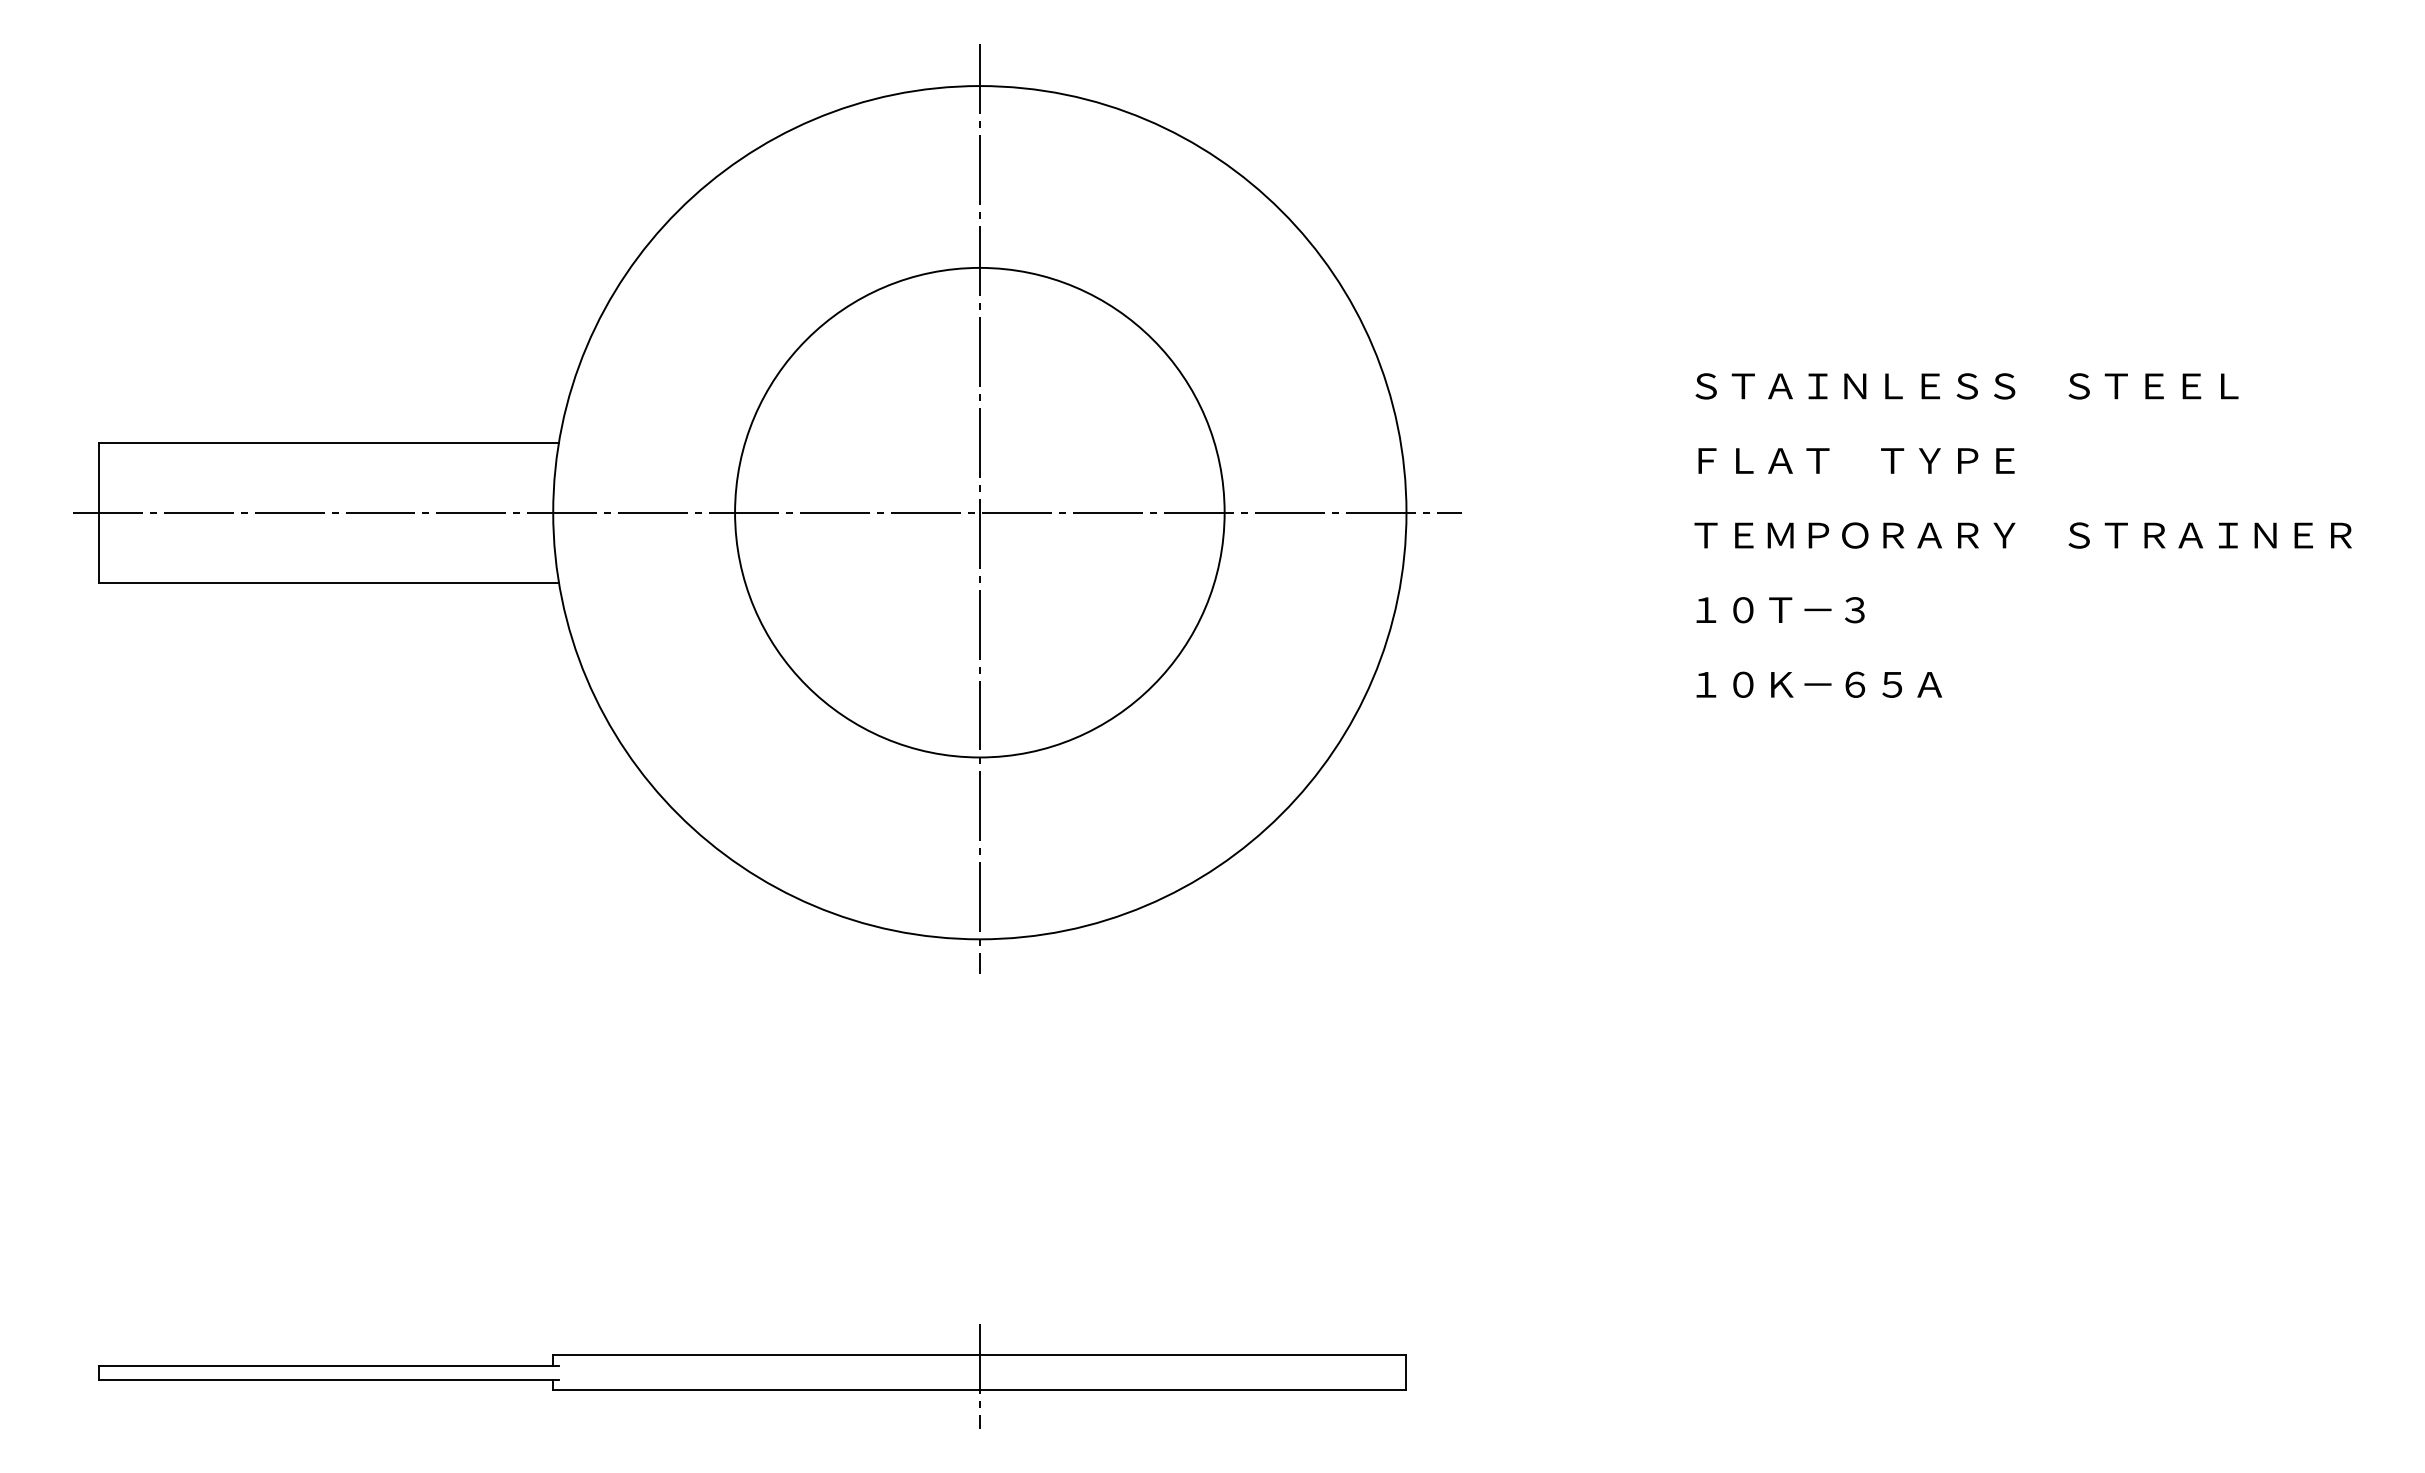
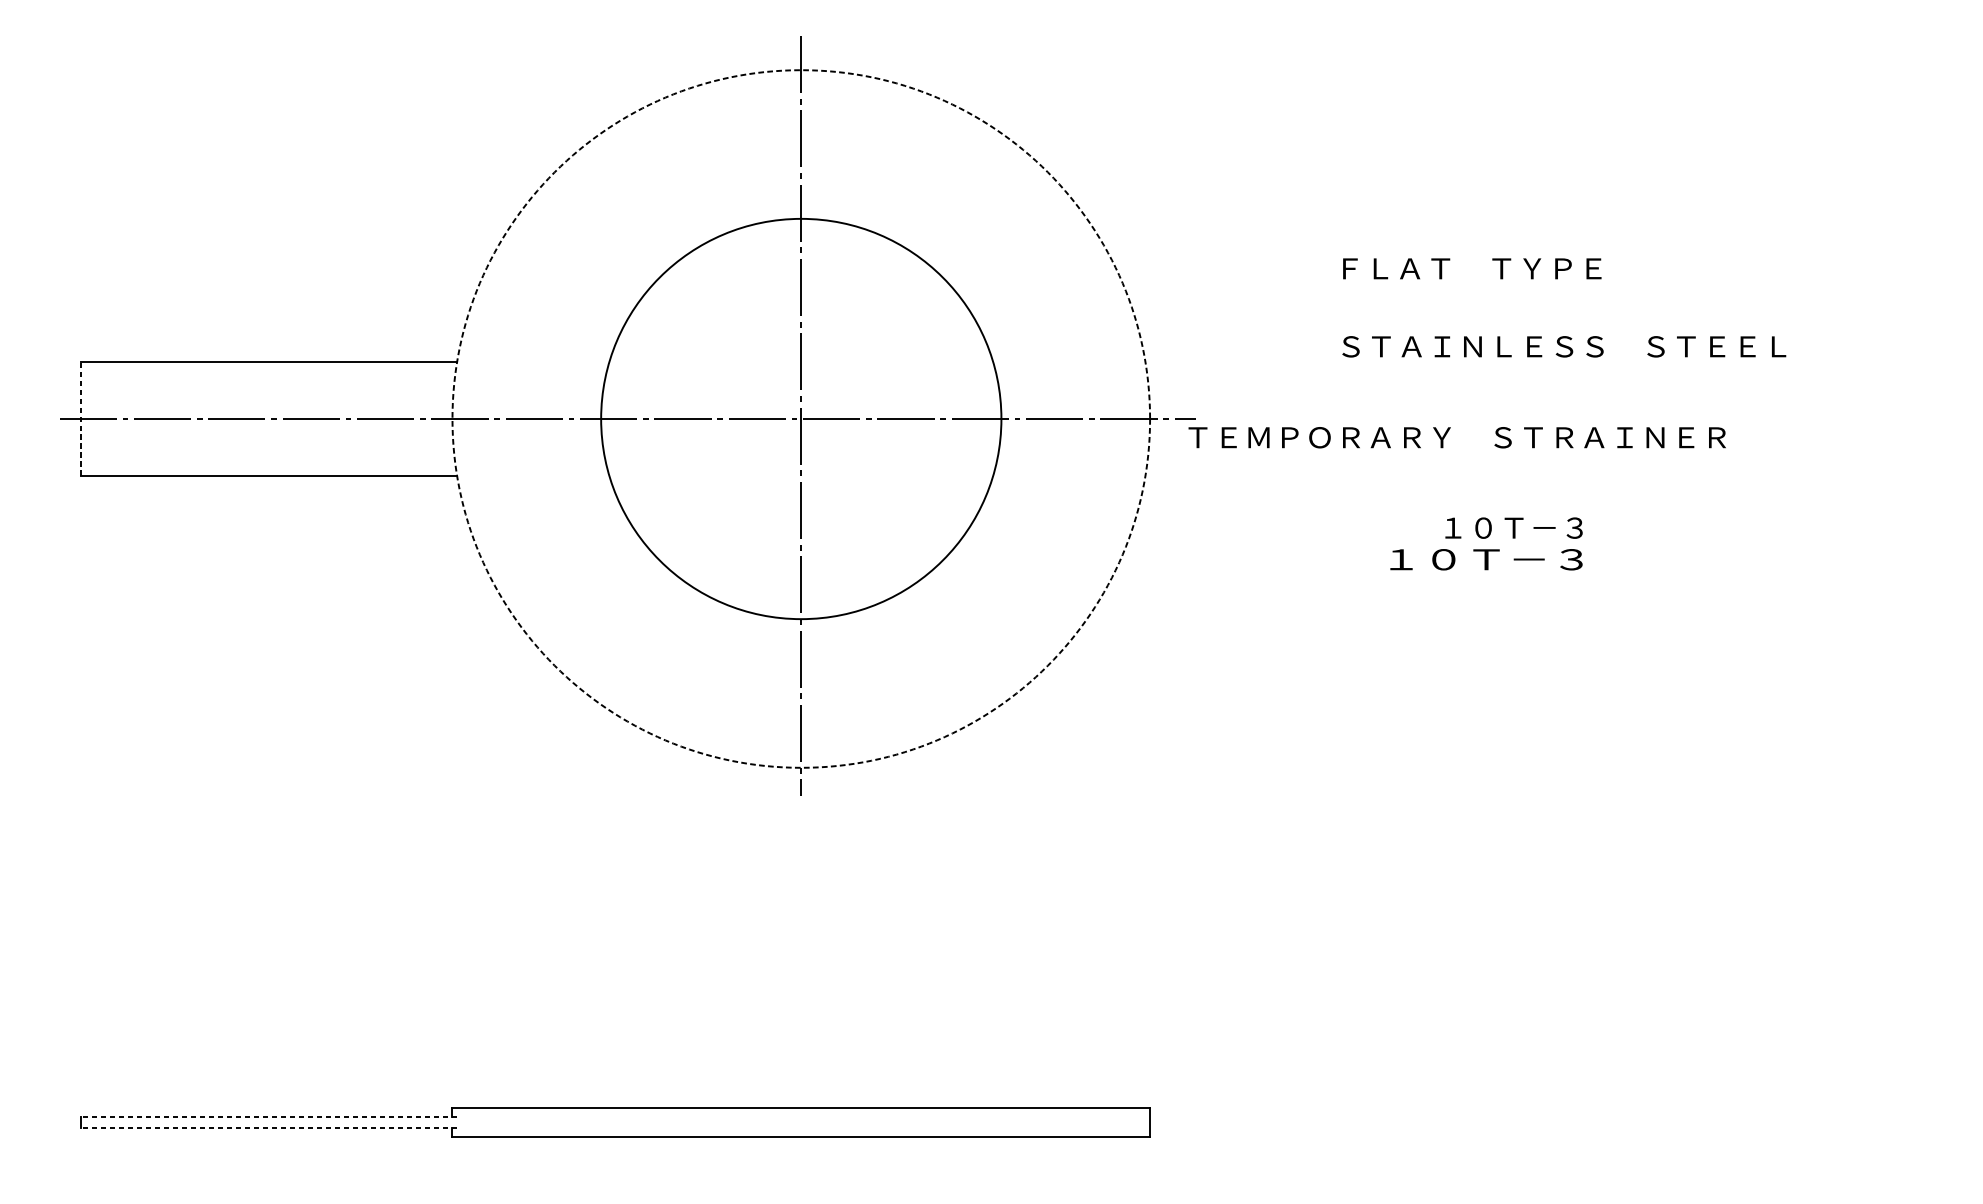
text: (1966, 386) -> (1563, 346), moved
text: (1856, 460) -> (1472, 268), moved
line: (98, 512) -> (80, 418), solid -> dashed
circle: (979, 512) -> (800, 418), solid -> dashed
text: (2022, 535) -> (1456, 437), moved
text: (1780, 610) -> (1513, 528), moved
text: (1819, 684) -> (1487, 559), １０Ｋ－６５Ａ -> １０Ｔ－３
line: (328, 1365) -> (268, 1116), solid -> dashed
line: (979, 1375) -> (800, 1124), removed
line: (328, 1379) -> (268, 1127), solid -> dashed

